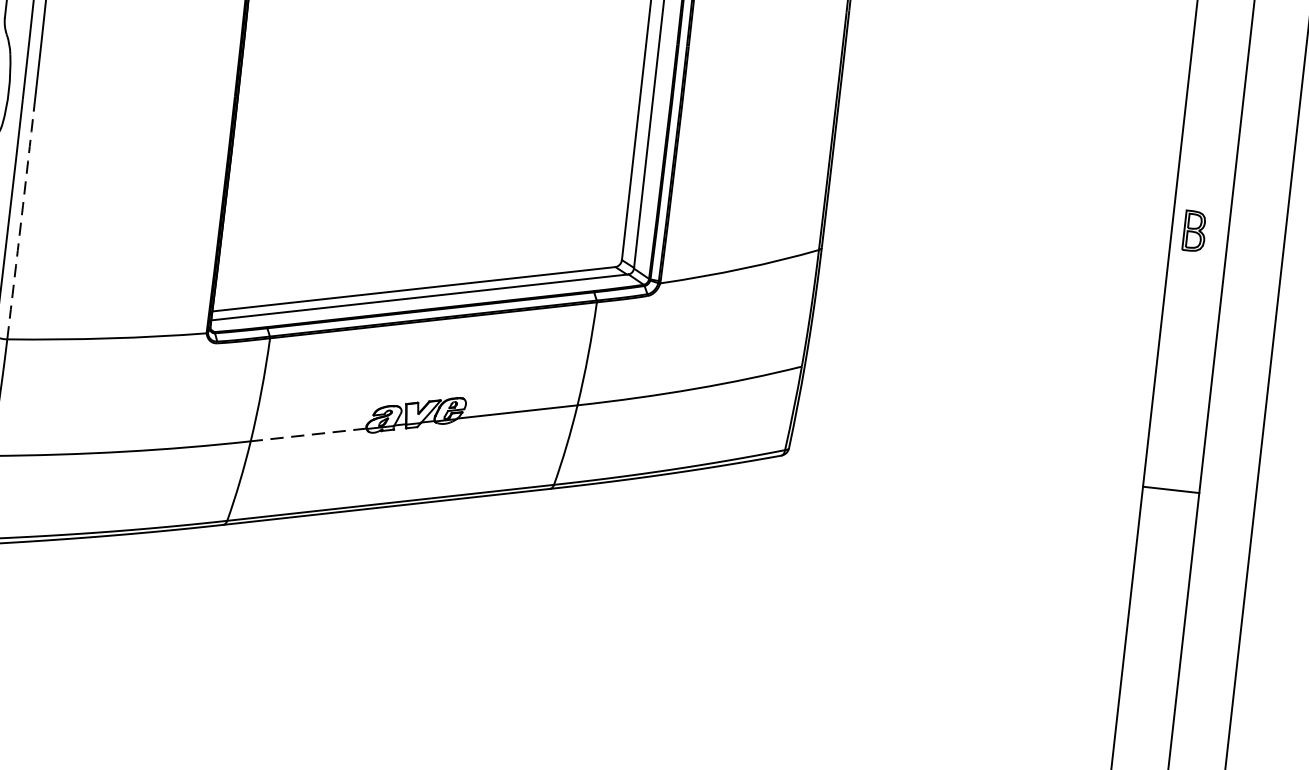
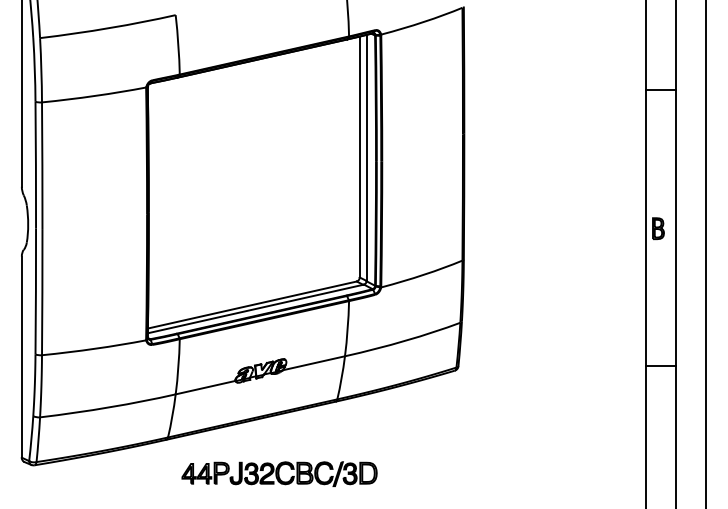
arc: (21, 221) -> (42, 292), dashed -> solid
line: (308, 434) -> (205, 387), dashed -> solid
part: (429, 612) -> (279, 473), added

